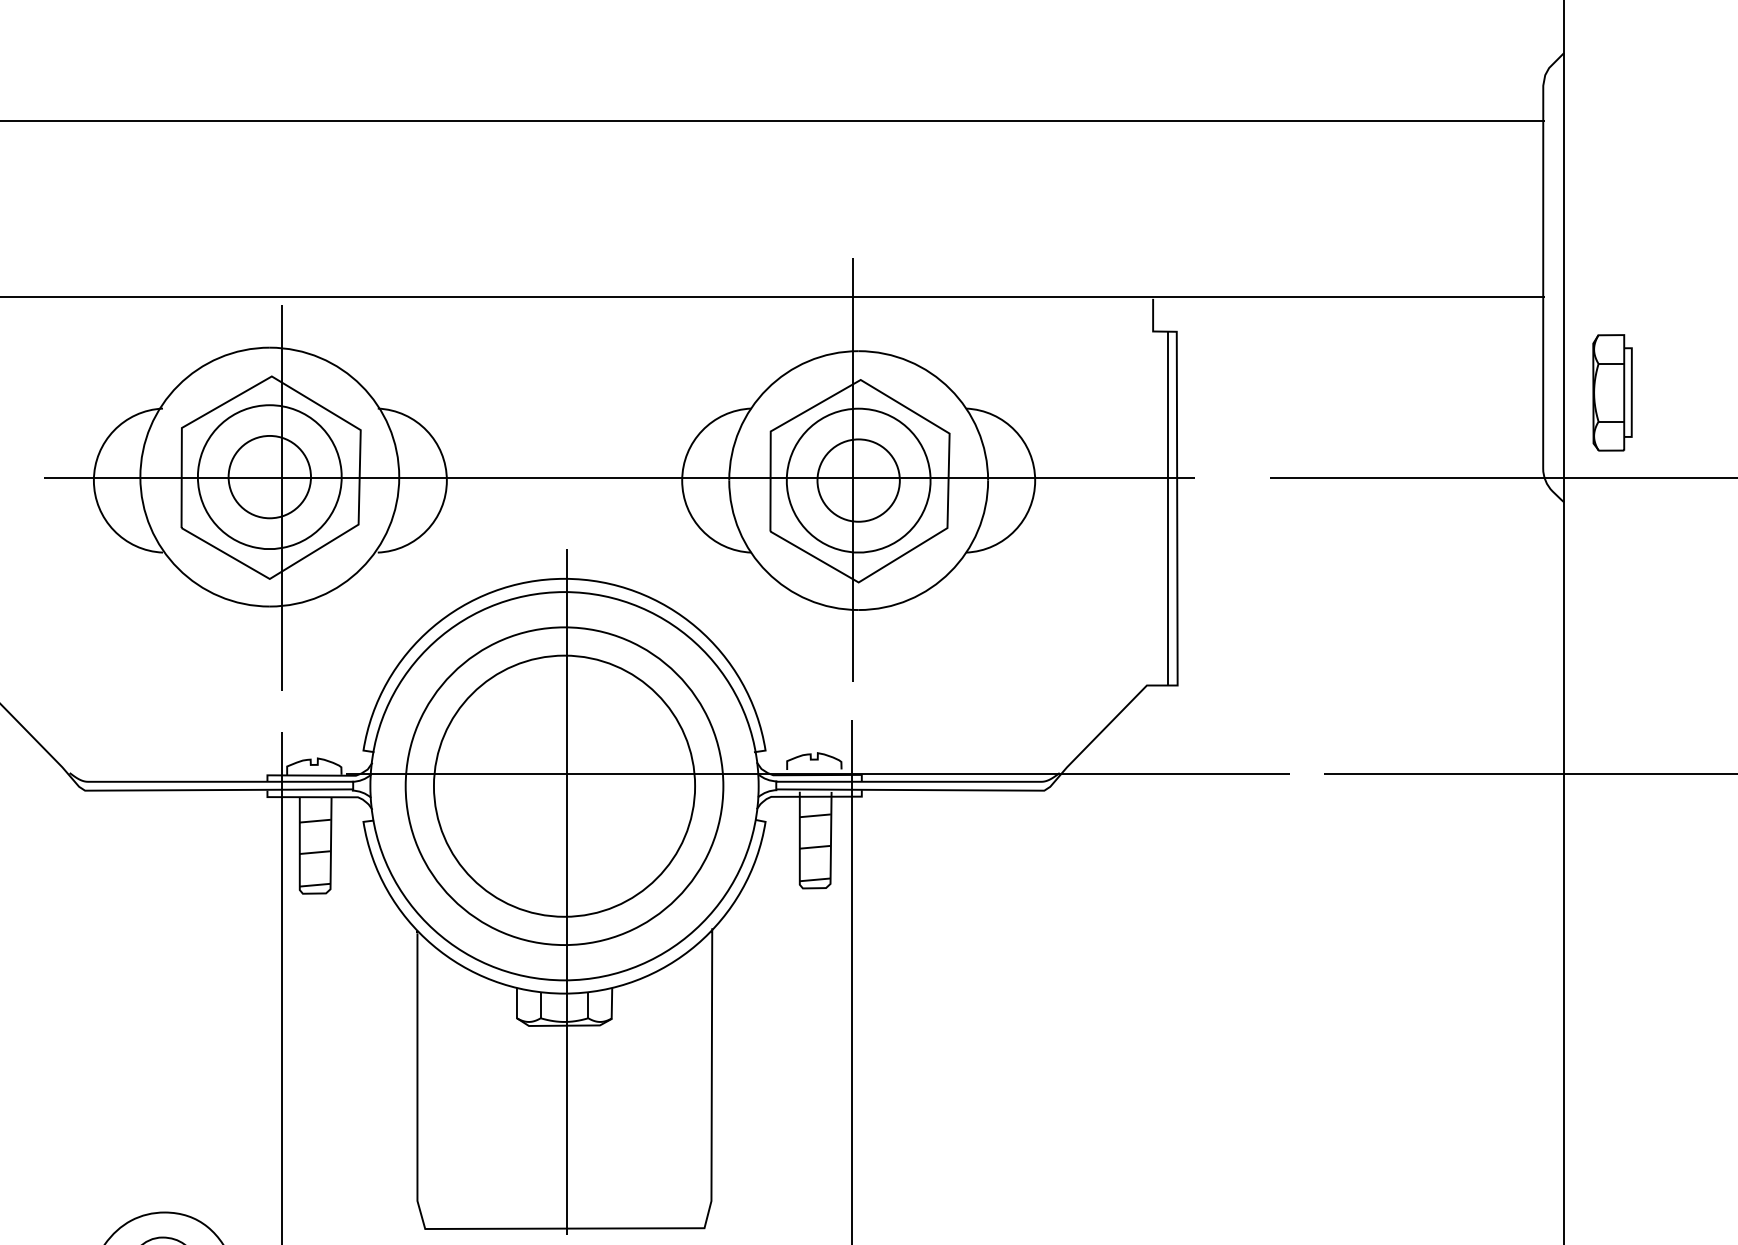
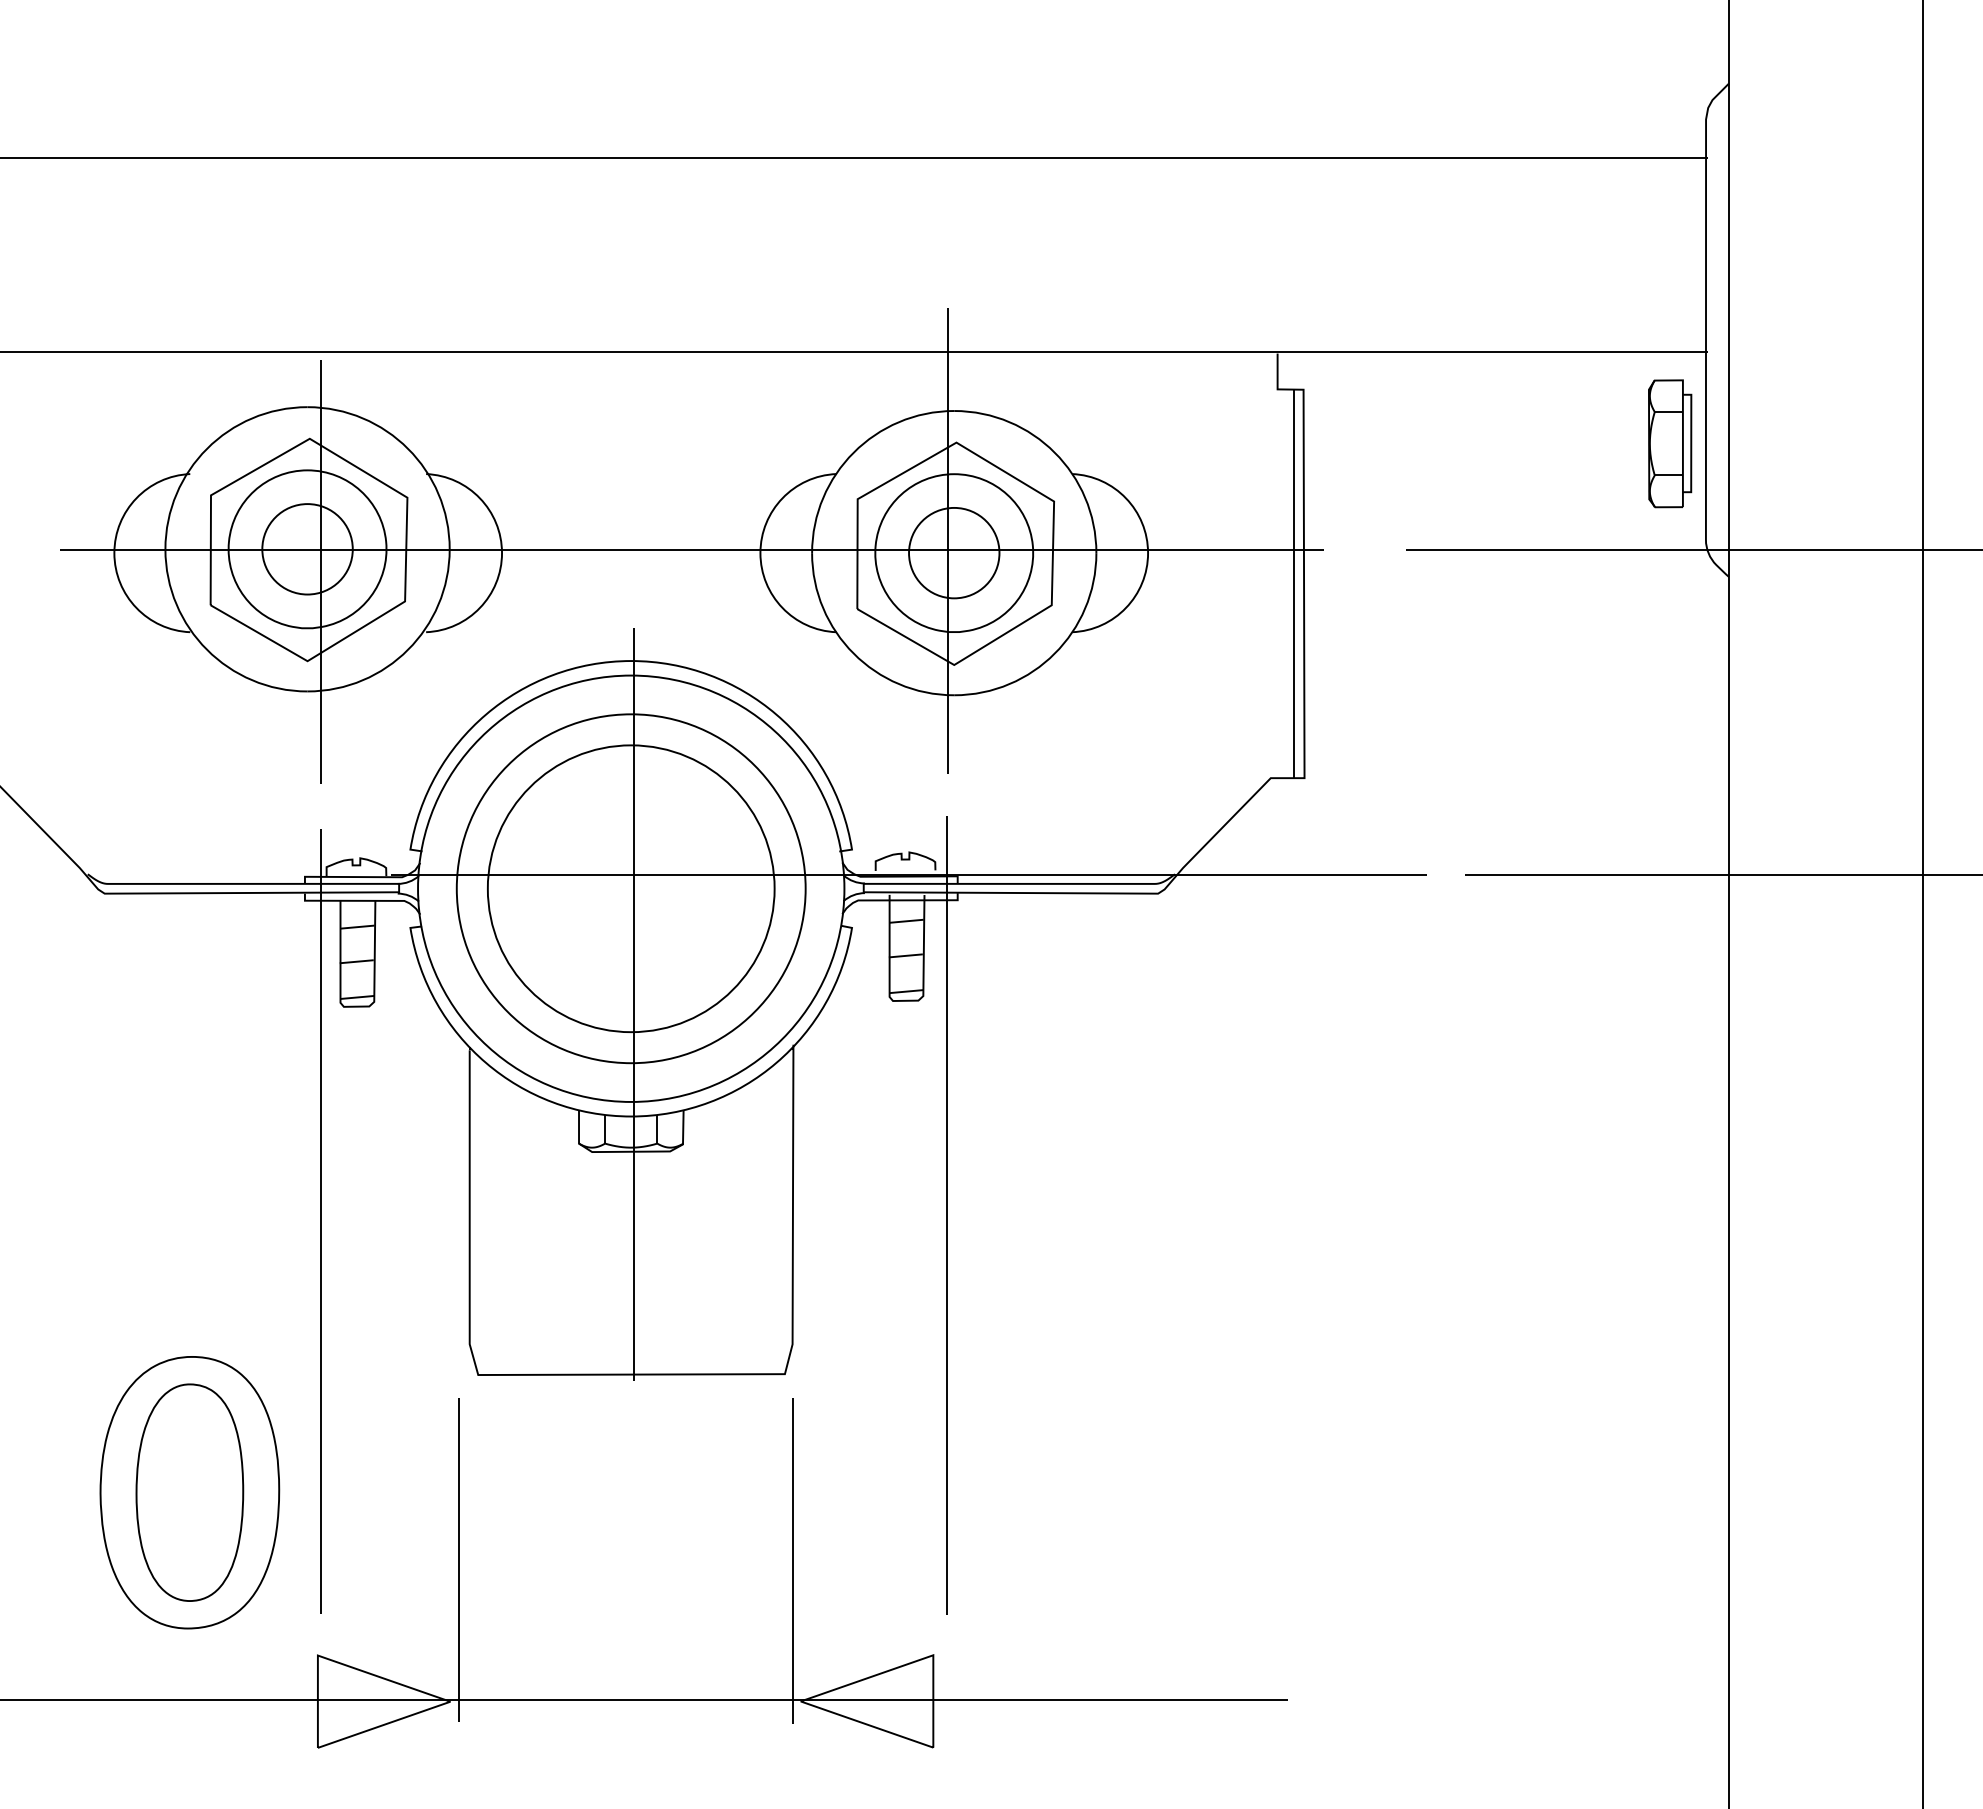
part: (1612, 392) -> (1670, 443), moved

